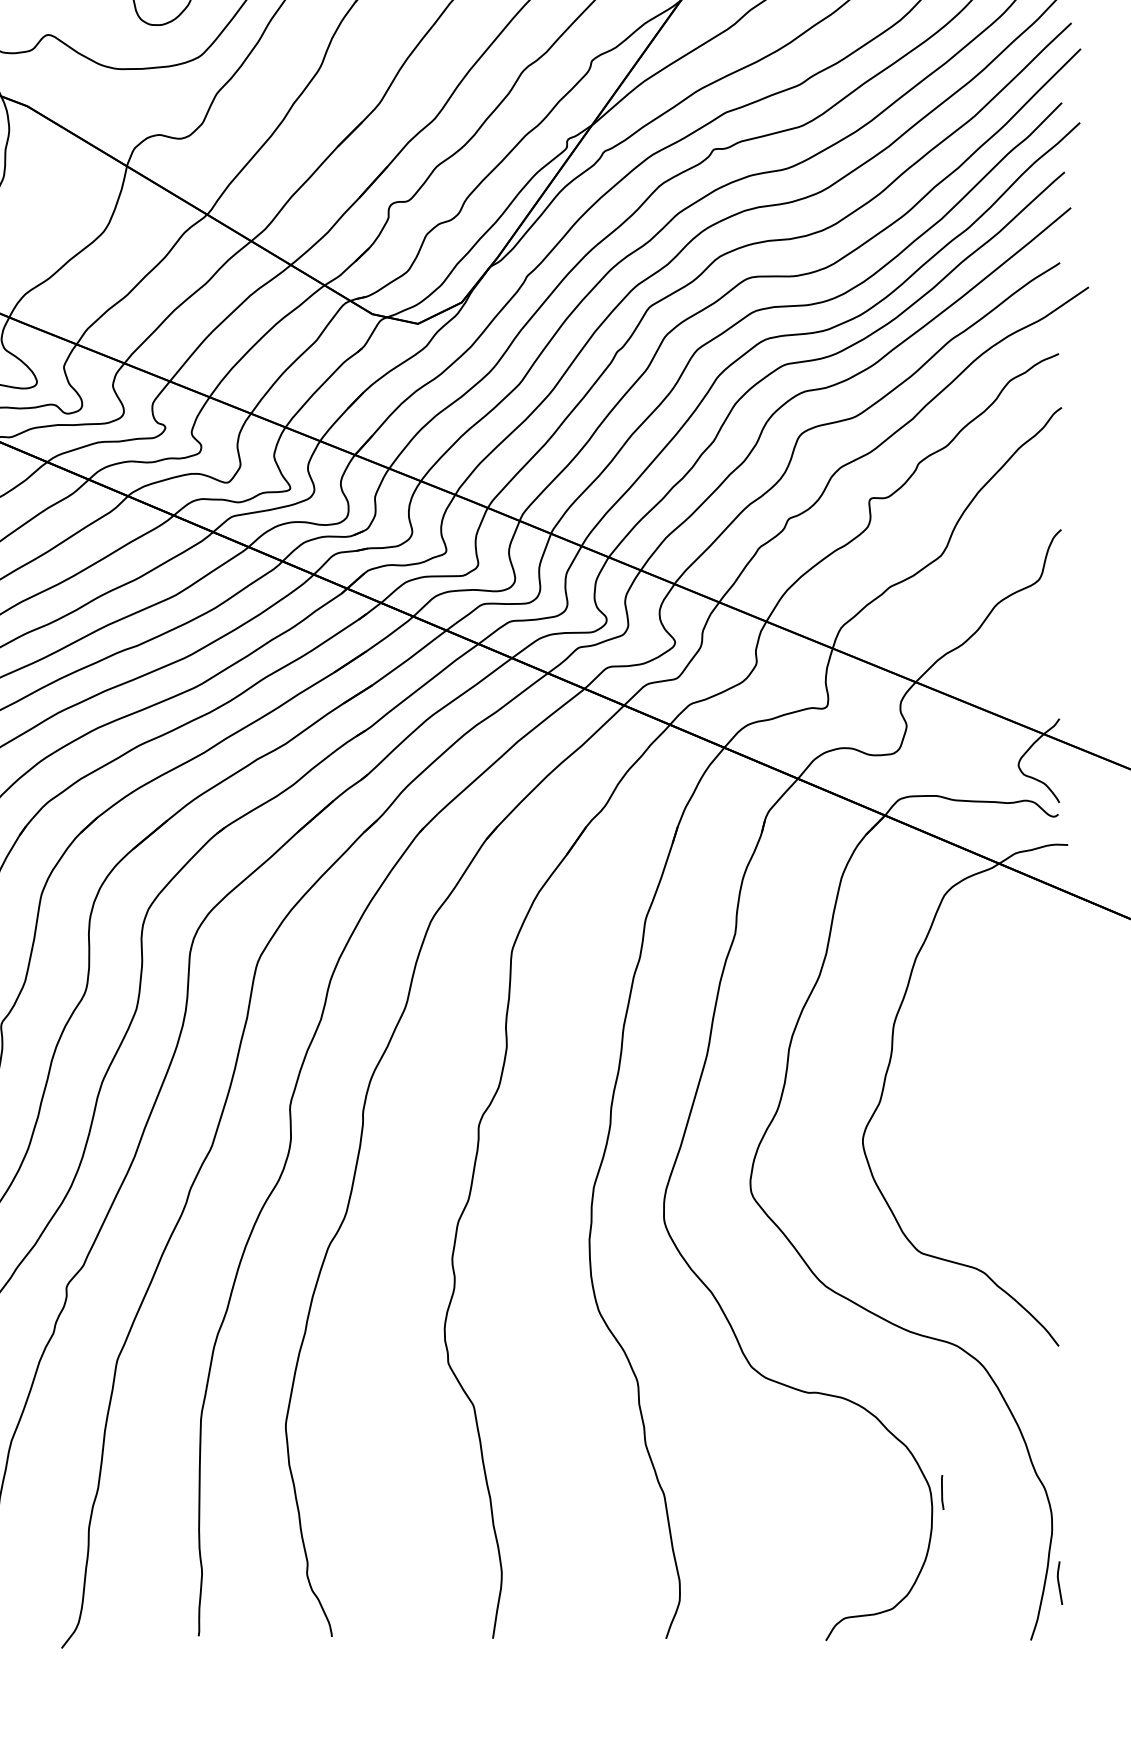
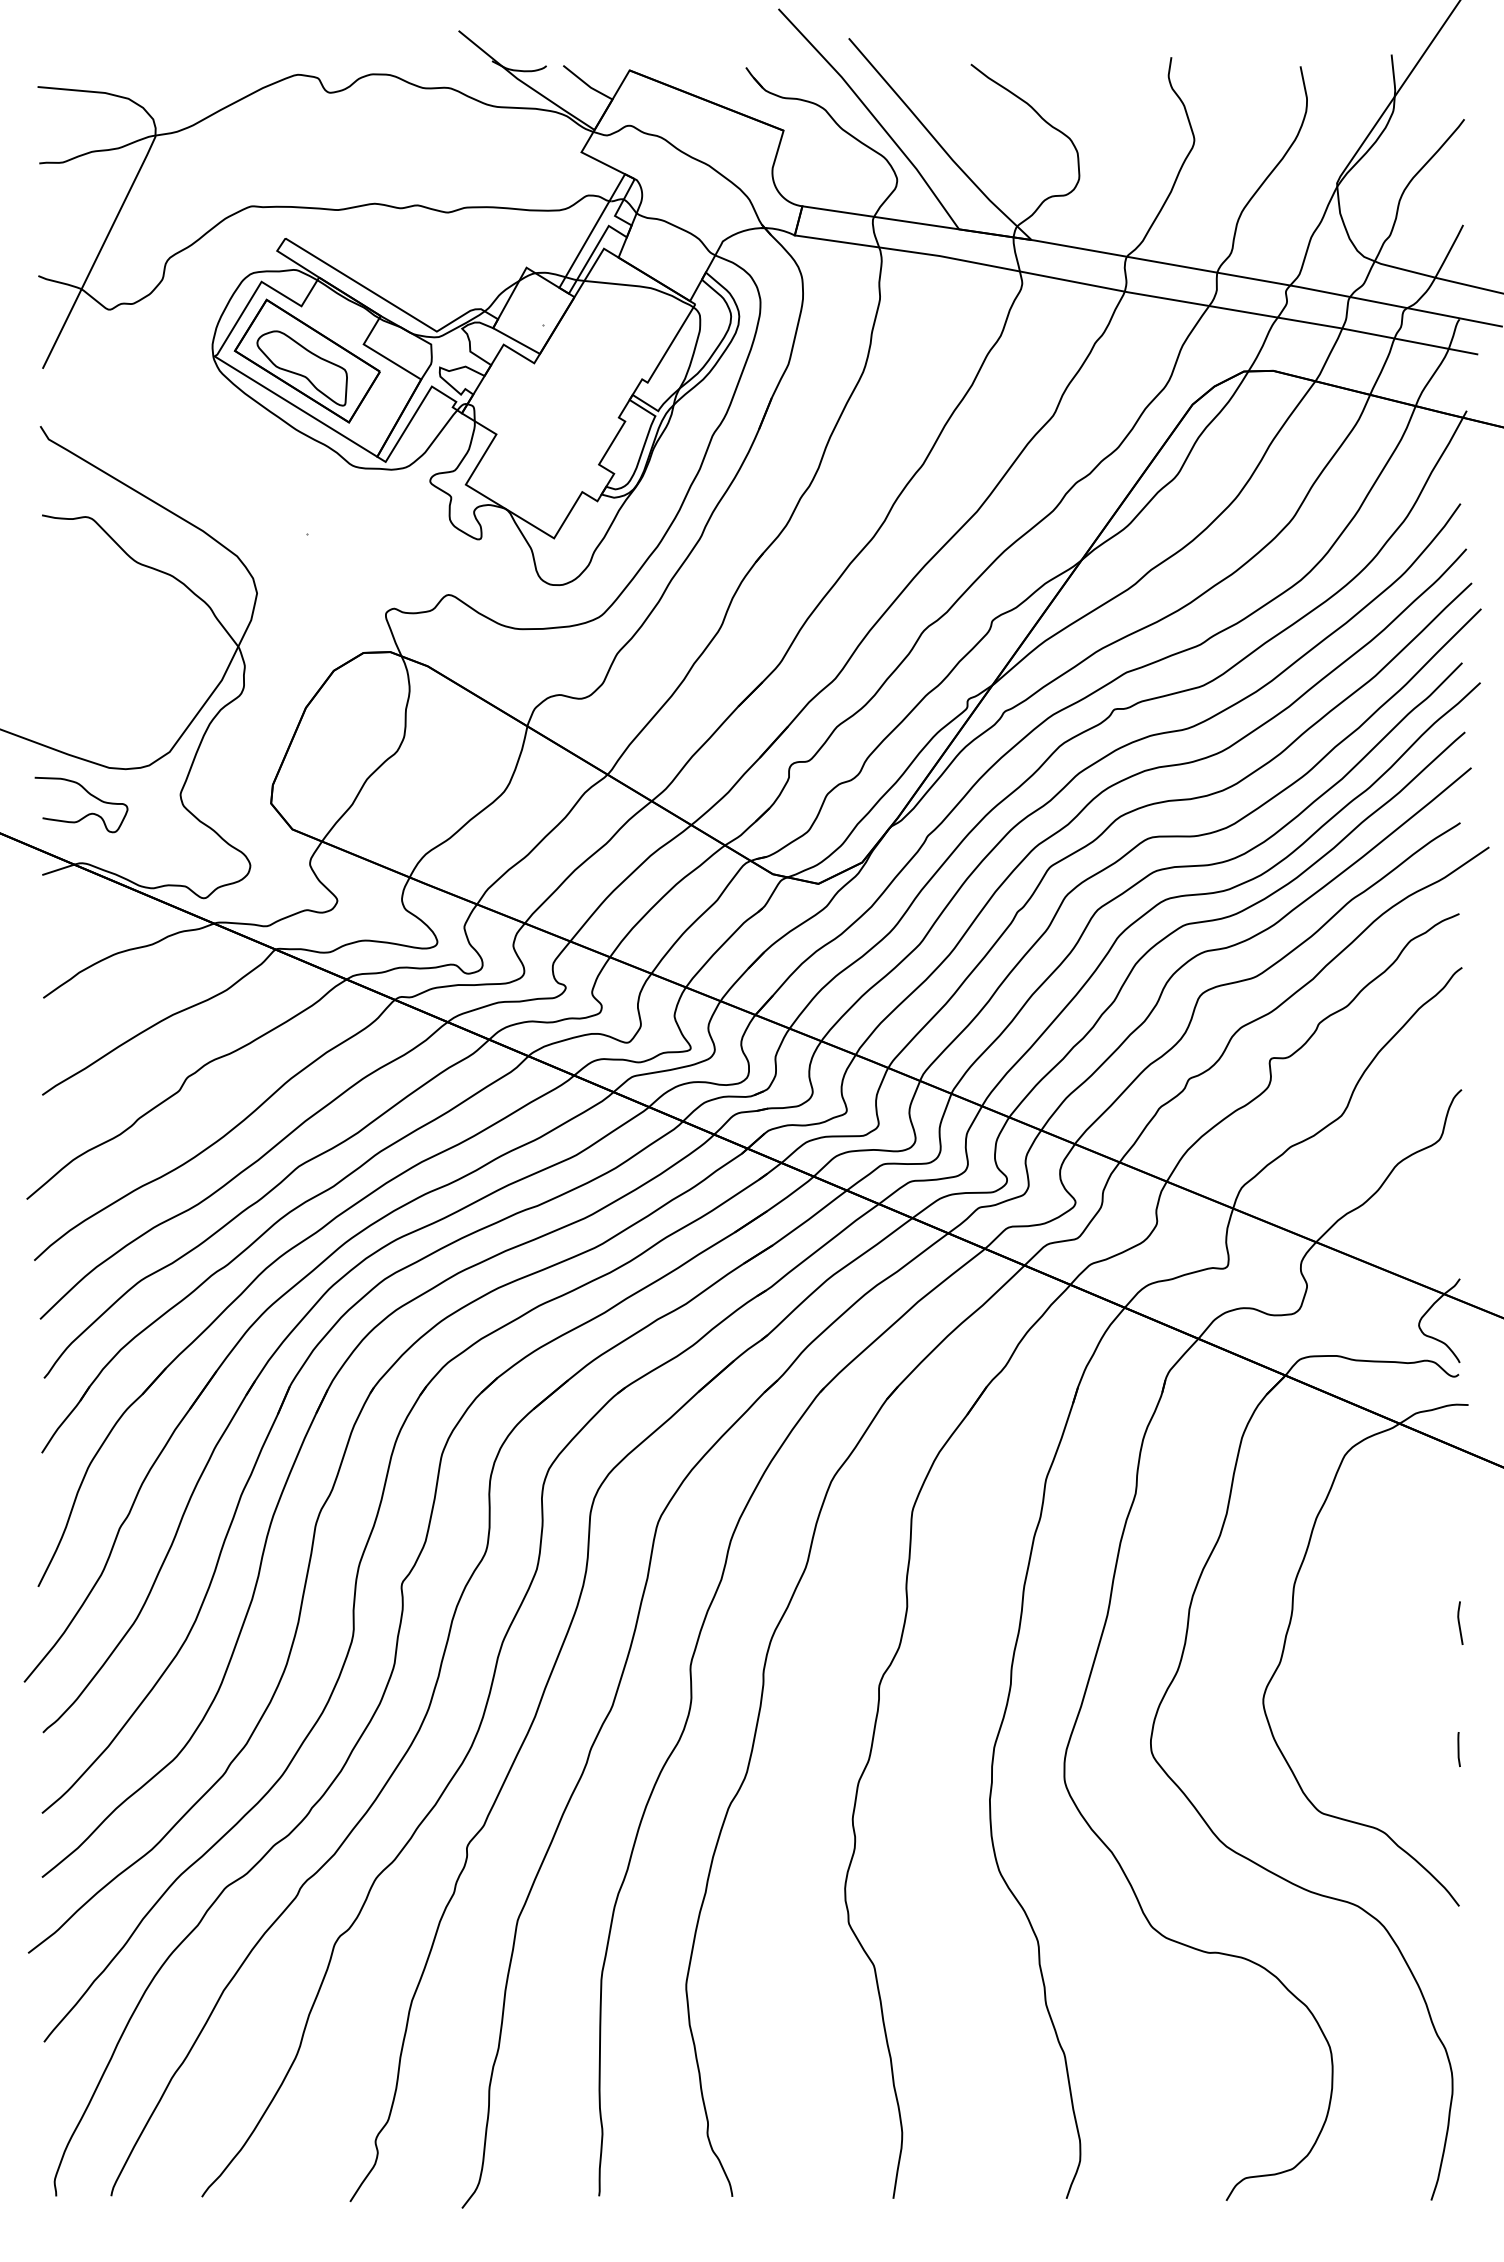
line: (942, 1492) -> (1458, 1749), moved
line: (1059, 1582) -> (1459, 1622), moved

